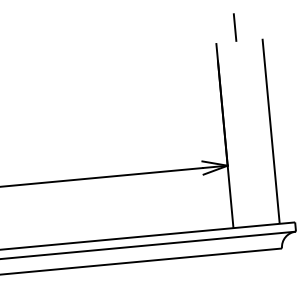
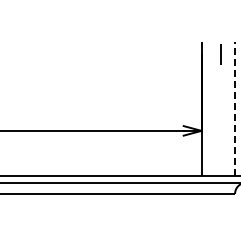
line: (234, 28) -> (220, 54), moved
line: (271, 130) -> (235, 108), solid -> dashed

